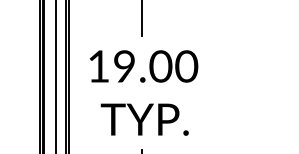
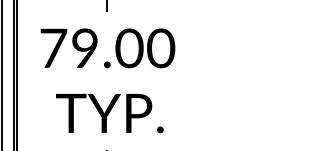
text: (98, 66) -> (53, 48), 19.00 -> 79.00

